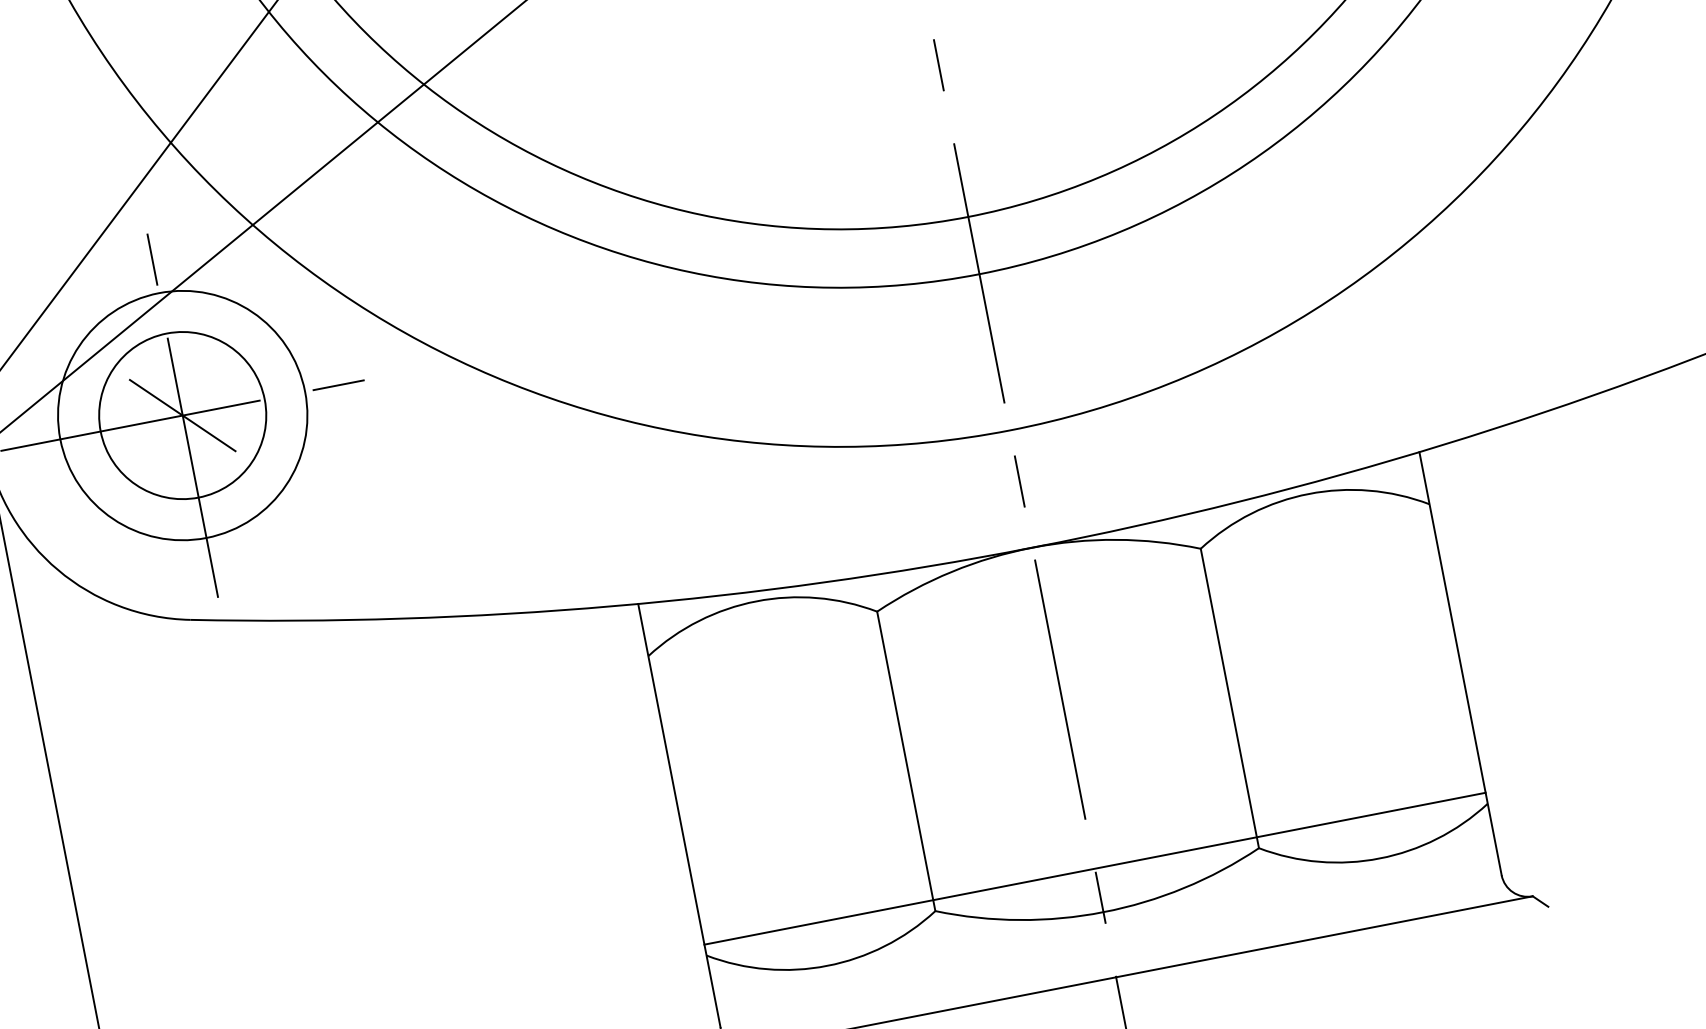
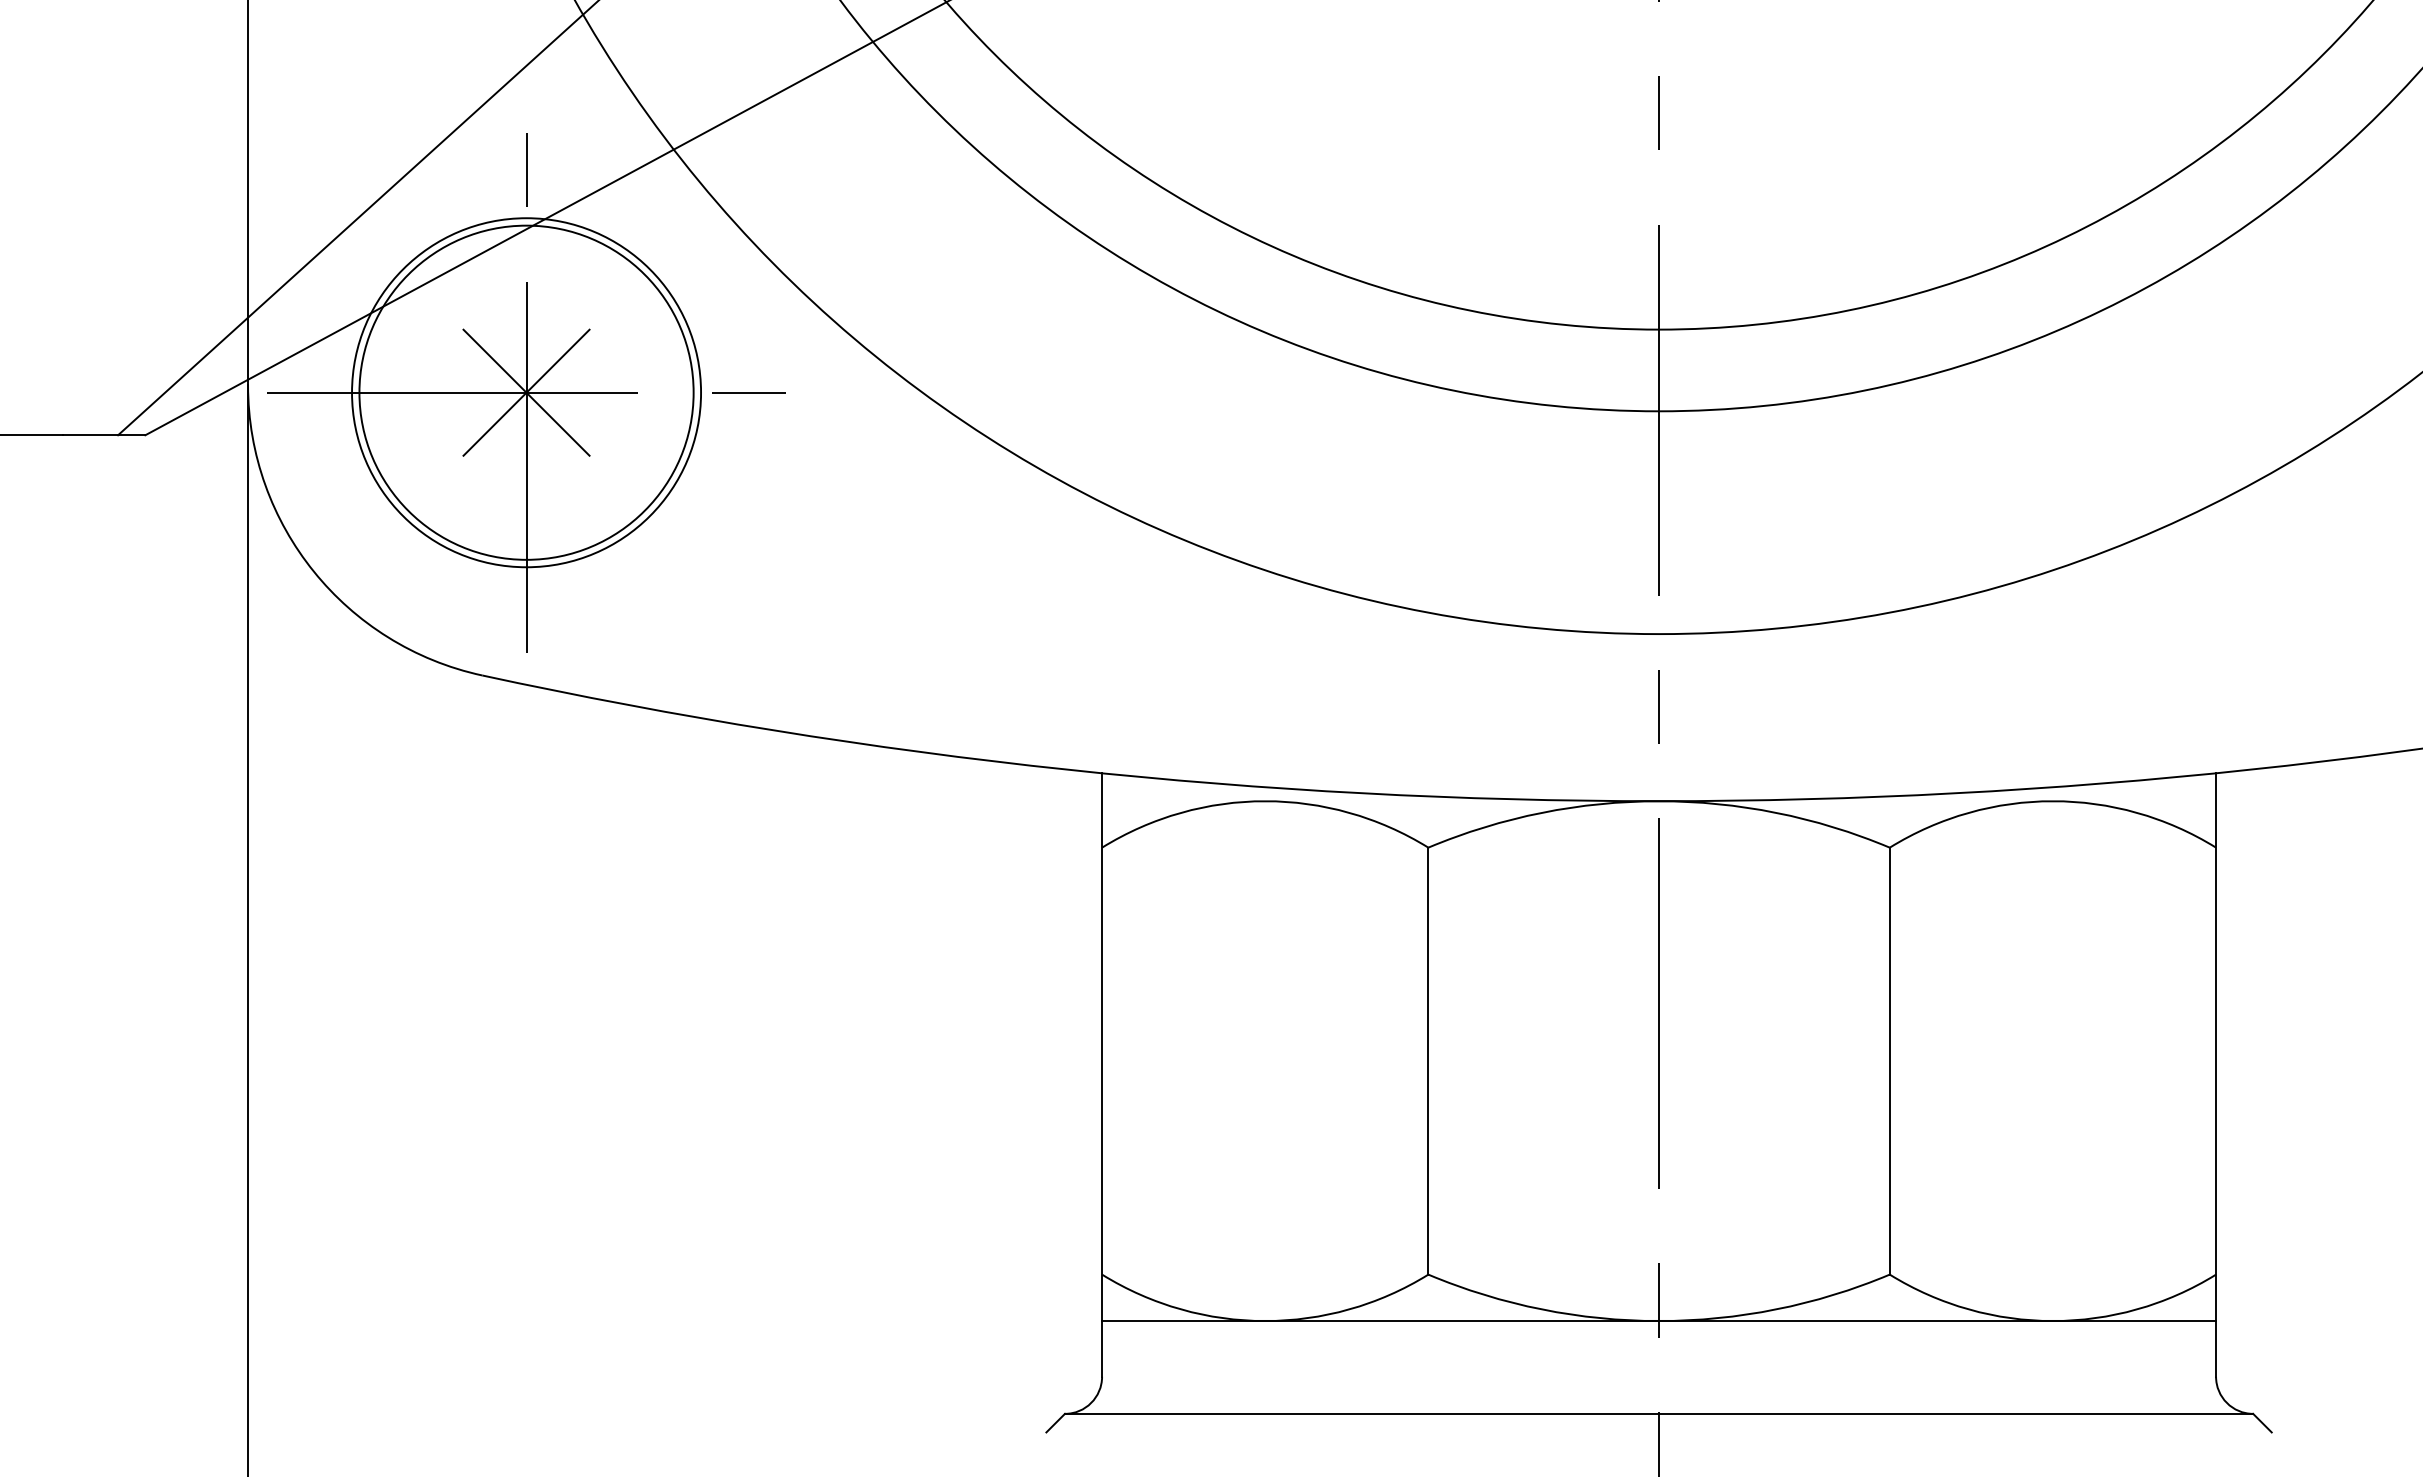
circle: (182, 415) -> (526, 392), size x1.43
line: (182, 415) -> (526, 392), added
line: (1095, 868) -> (1659, 1321), moved

